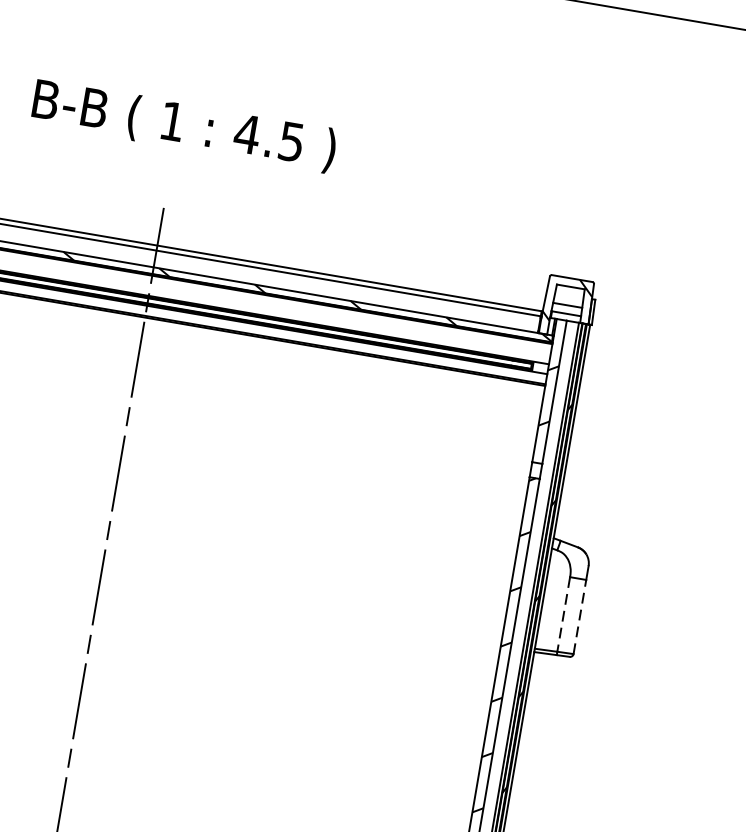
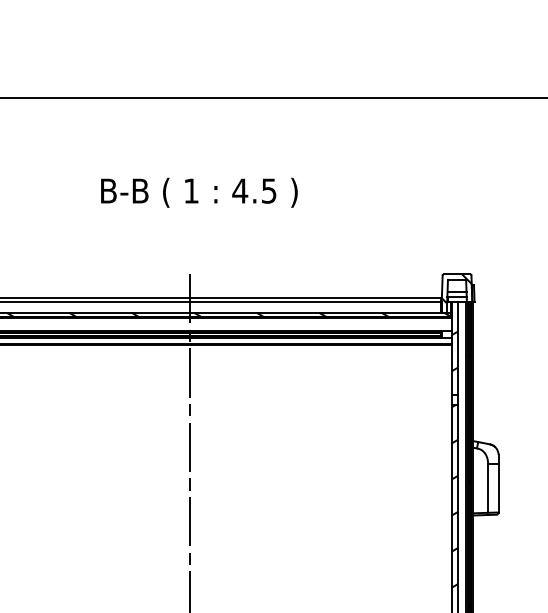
text: (184, 125) -> (199, 192), moved
line: (564, 614) -> (488, 488), dashed -> solid
line: (579, 615) -> (498, 487), dashed -> solid

